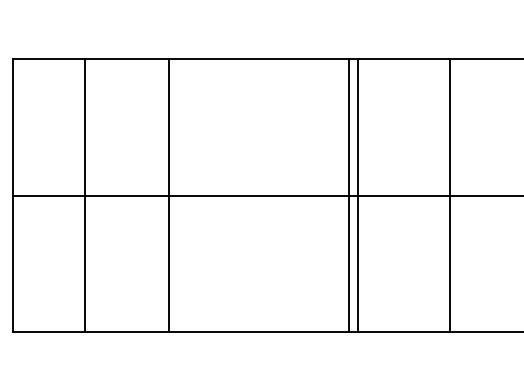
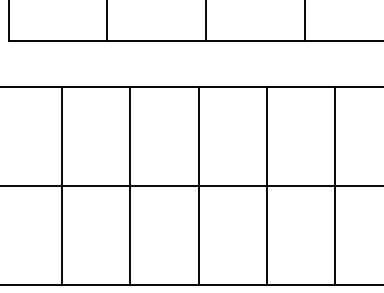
line: (85, 194) -> (62, 185), moved
line: (169, 194) -> (130, 185), moved
line: (349, 194) -> (198, 185), moved
line: (357, 194) -> (266, 185), moved
line: (449, 194) -> (334, 185), moved

